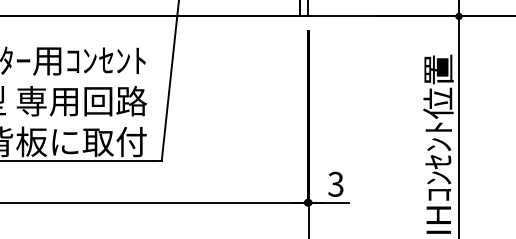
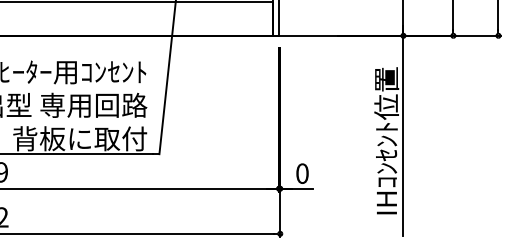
text: (336, 184) -> (302, 173), 3 -> 0

